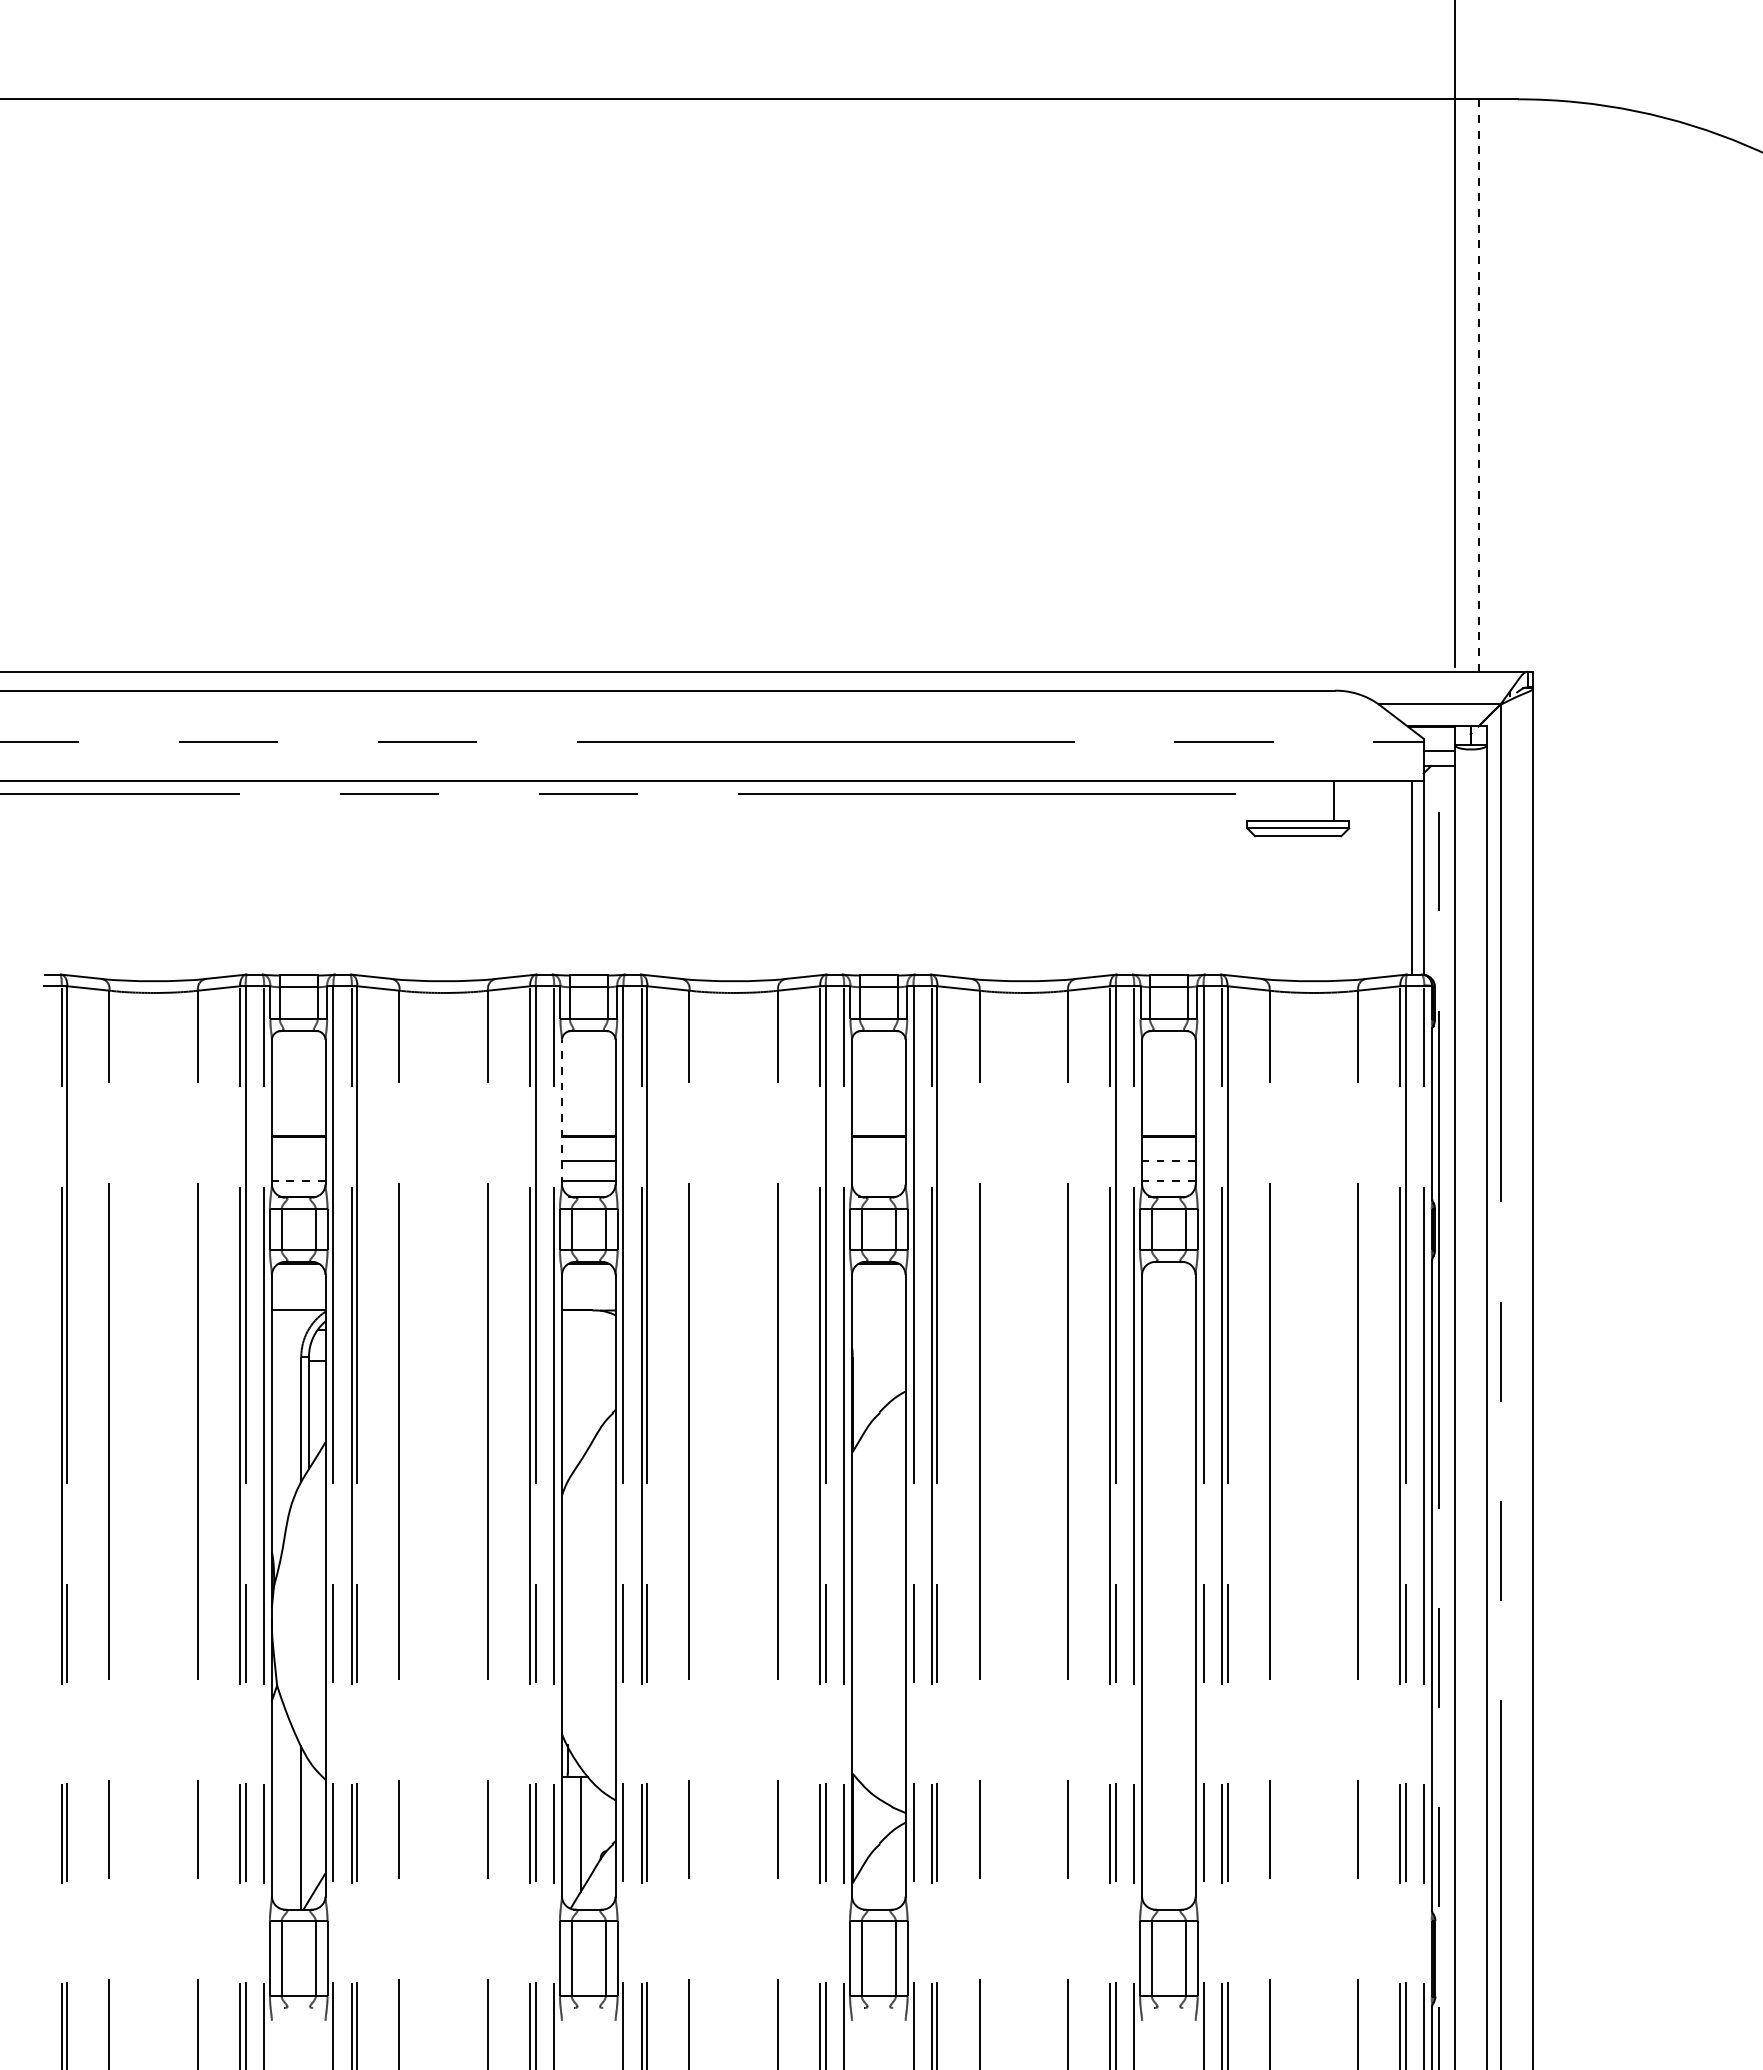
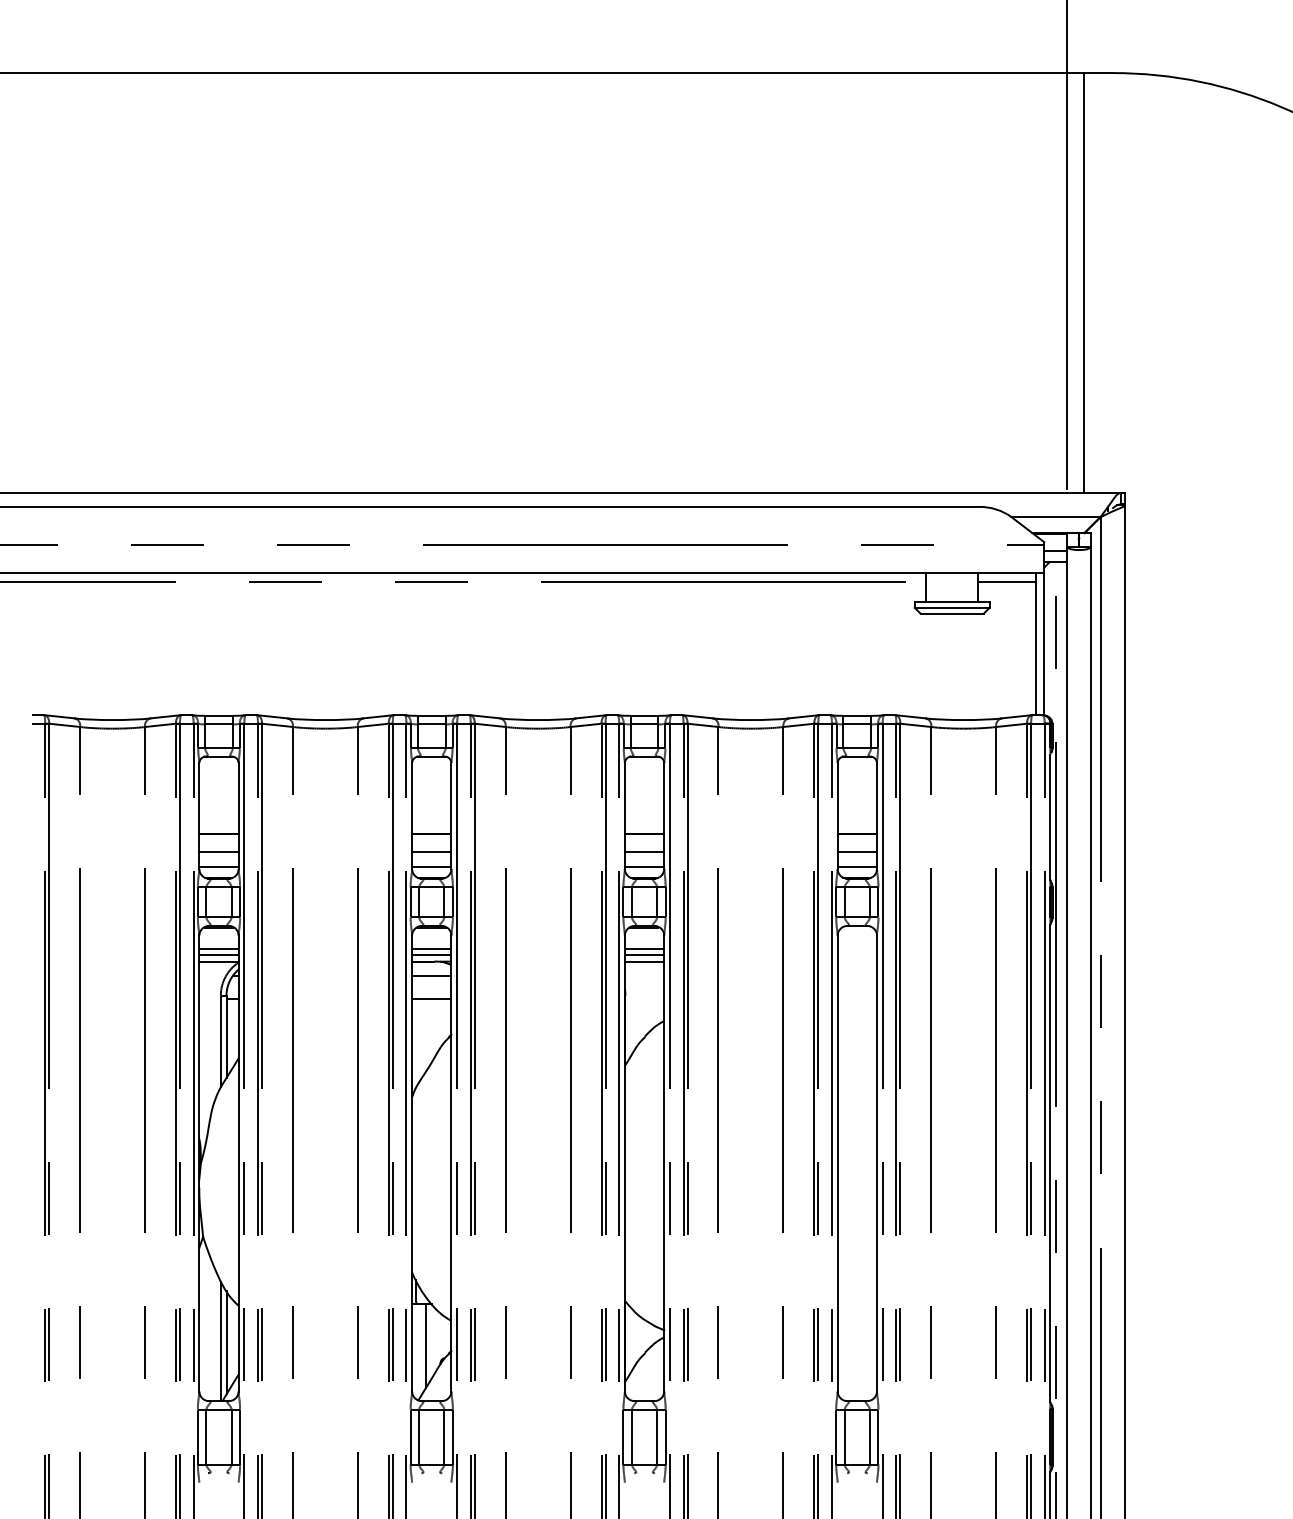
line: (1478, 384) -> (1084, 282), dashed -> solid
line: (1372, 793) -> (1006, 582), added
line: (1262, 800) -> (926, 587), added
line: (561, 1111) -> (411, 815), dashed -> solid
line: (298, 1160) -> (218, 851), added
line: (878, 1160) -> (644, 851), added
line: (1168, 1160) -> (857, 851), dashed -> solid
line: (298, 1181) -> (218, 866), dashed -> solid
line: (878, 1181) -> (644, 866), added
line: (1168, 1181) -> (857, 866), dashed -> solid
line: (298, 1293) -> (218, 949), added
line: (588, 1293) -> (431, 949), added
line: (878, 1293) -> (644, 949), added
line: (298, 1301) -> (218, 955), added
line: (588, 1301) -> (431, 955), added
line: (878, 1301) -> (644, 955), added
line: (878, 1310) -> (644, 961), added
line: (588, 1330) -> (431, 976), added
line: (588, 1361) -> (431, 999), added
line: (309, 1829) -> (226, 1342), added

